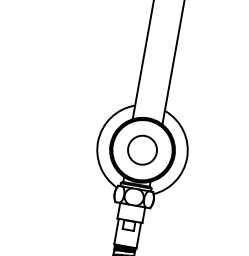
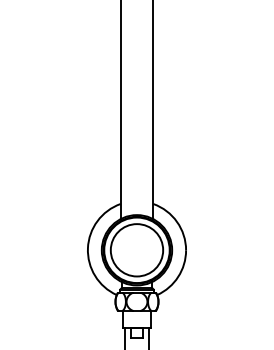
circle: (142, 150) -> (136, 250), size x1.67

